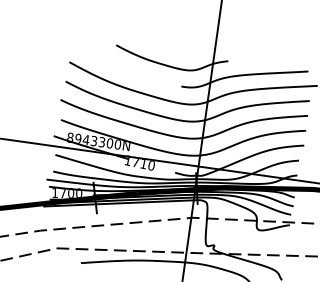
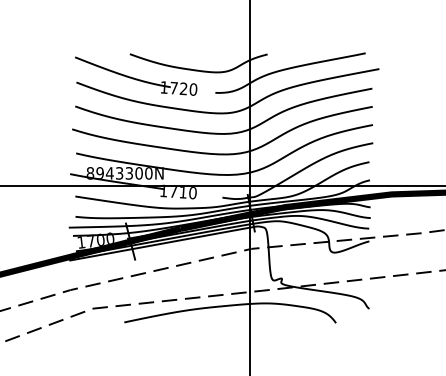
part: (119, 63) -> (136, 75), added

